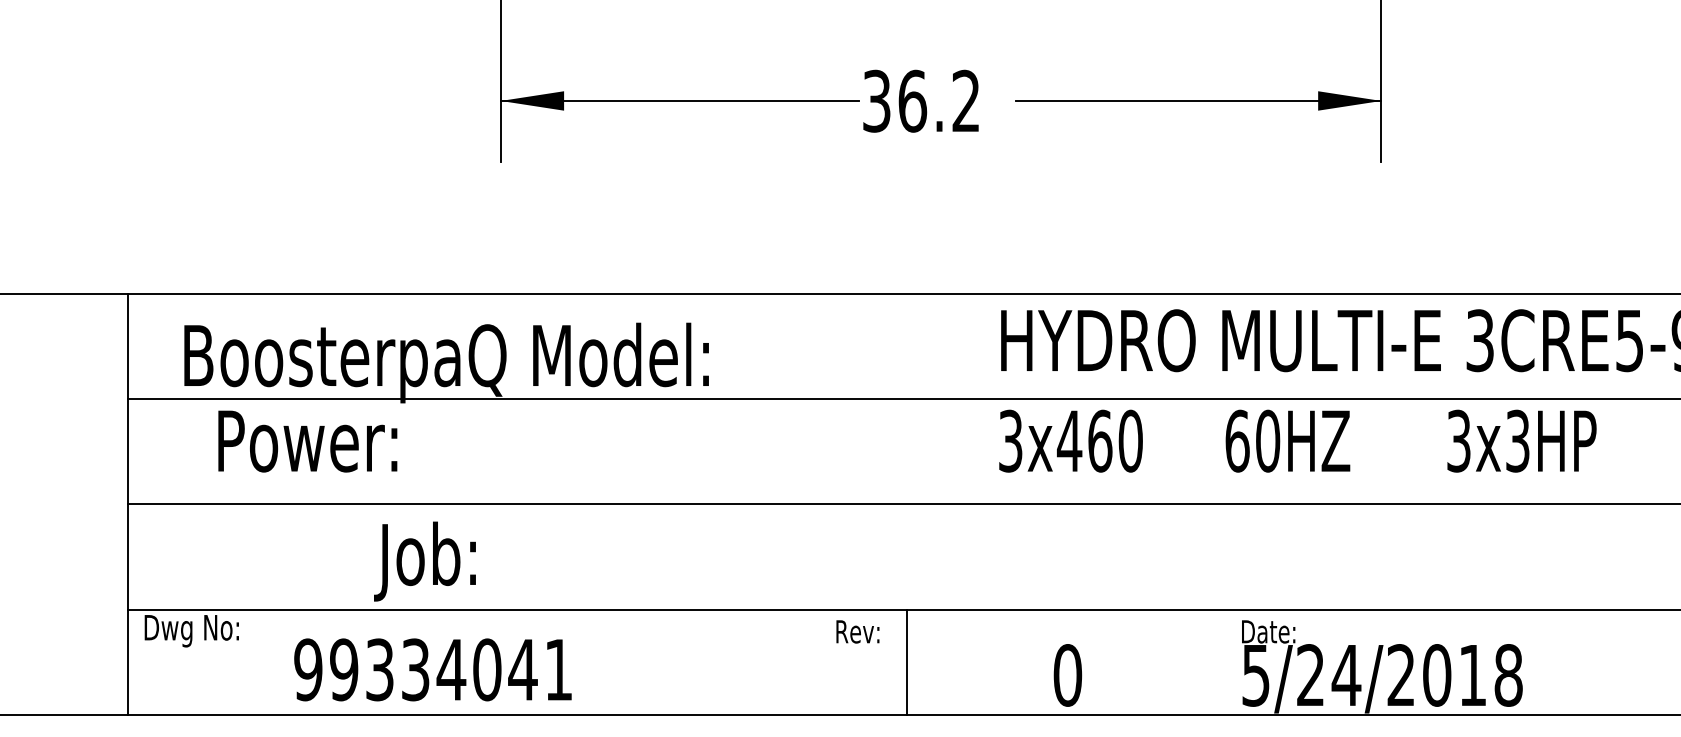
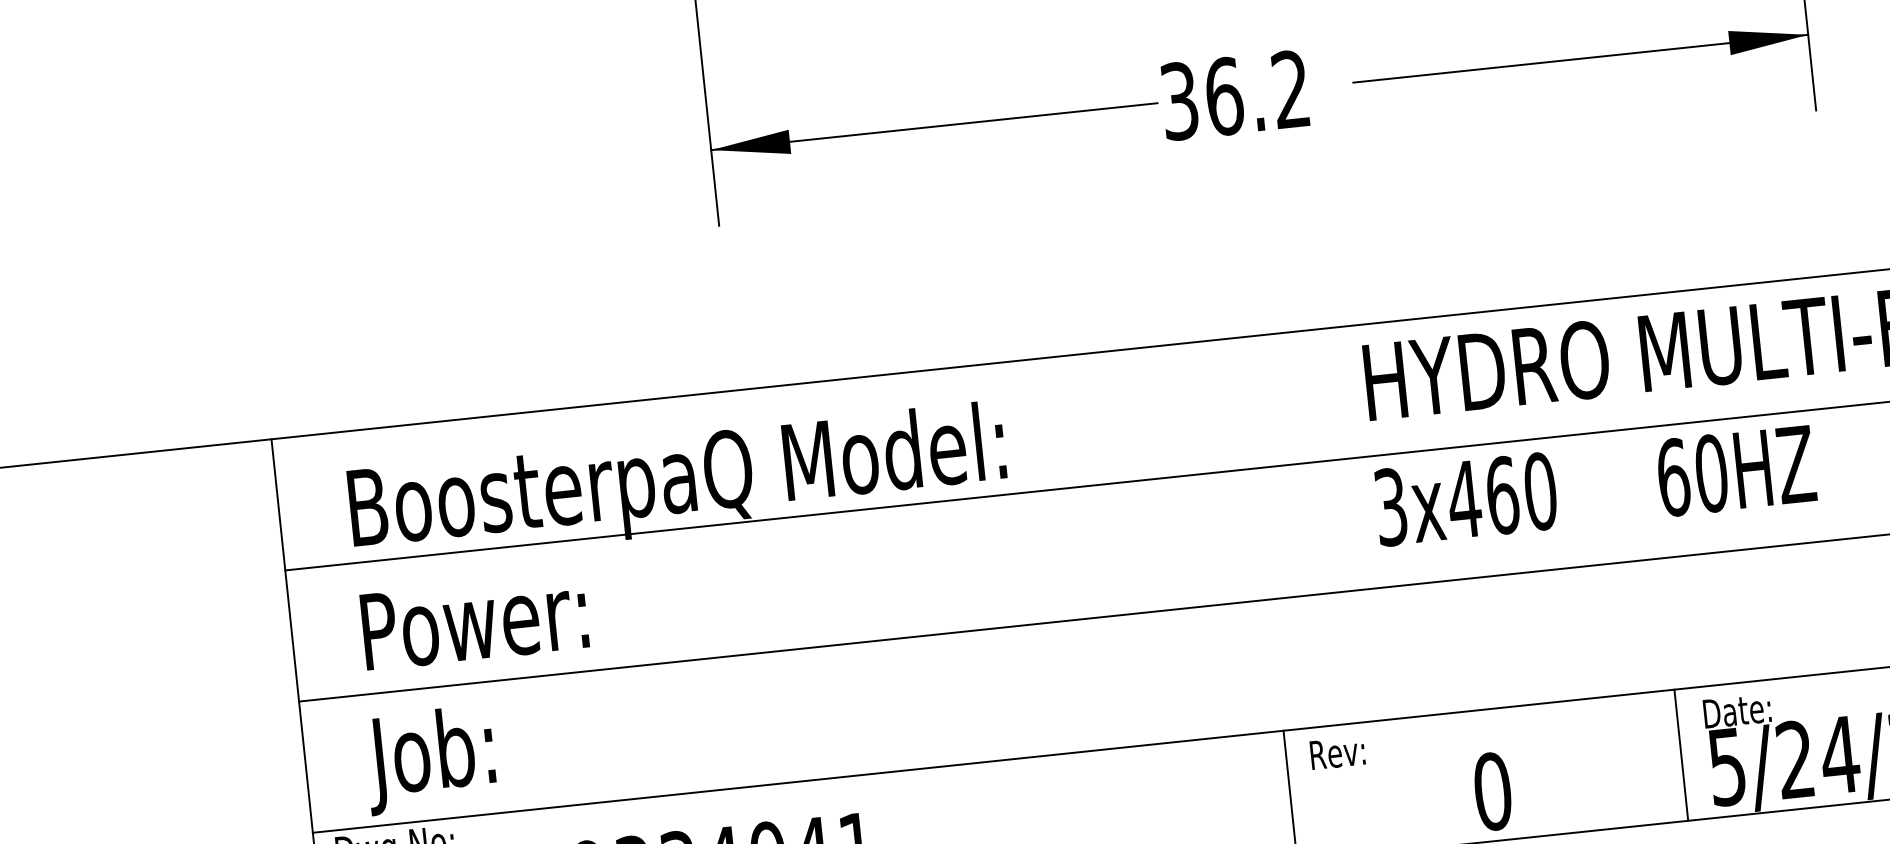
text: (307, 441) -> (474, 621), moved
text: (424, 561) -> (429, 759), moved
text: (857, 631) -> (1337, 752), moved
line: (1220, 661) -> (1681, 754), added

